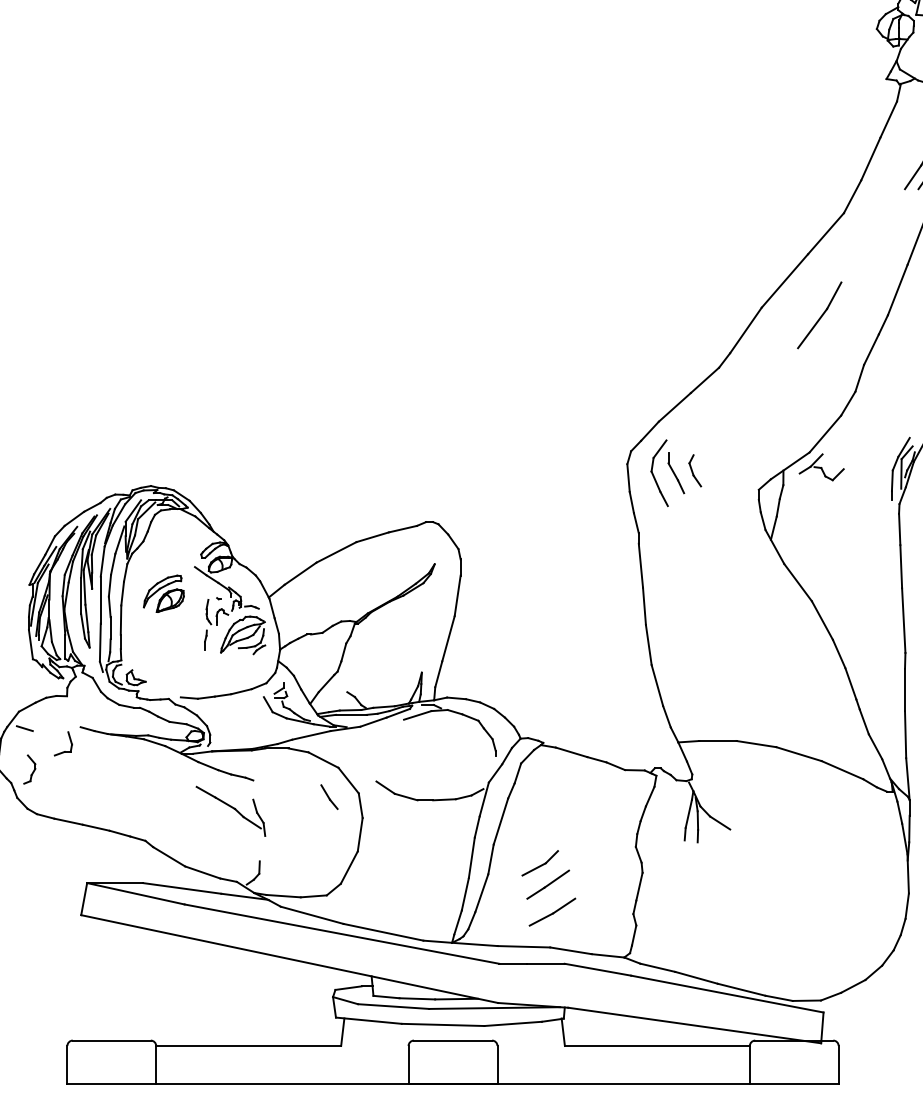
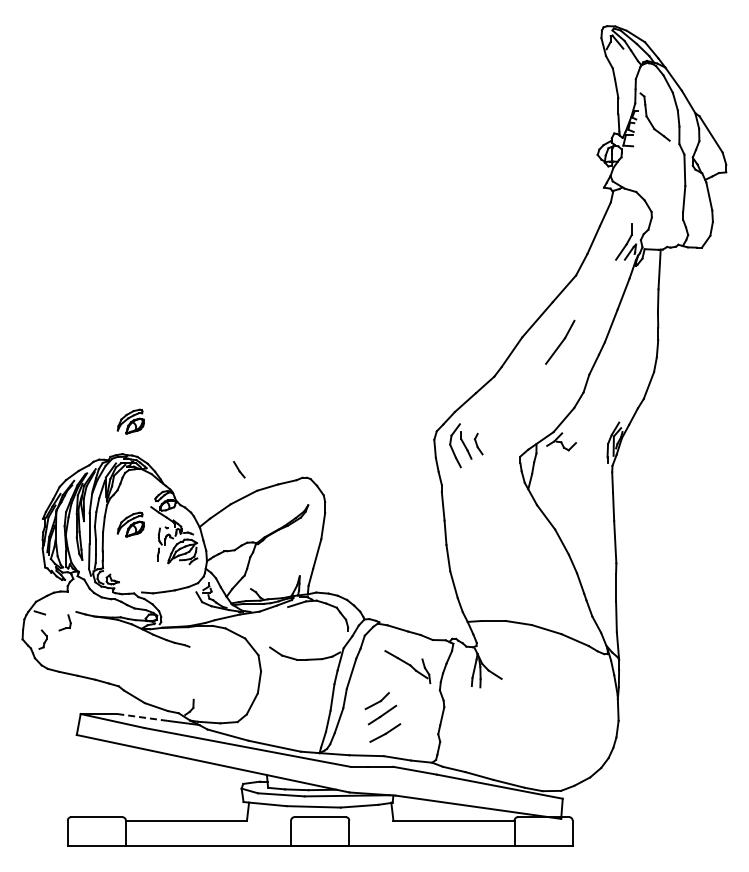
part: (163, 436) -> (130, 421), added
line: (329, 796) -> (239, 469), moved
part: (230, 812) -> (407, 667), moved
line: (181, 888) -> (142, 717), solid -> dashed

